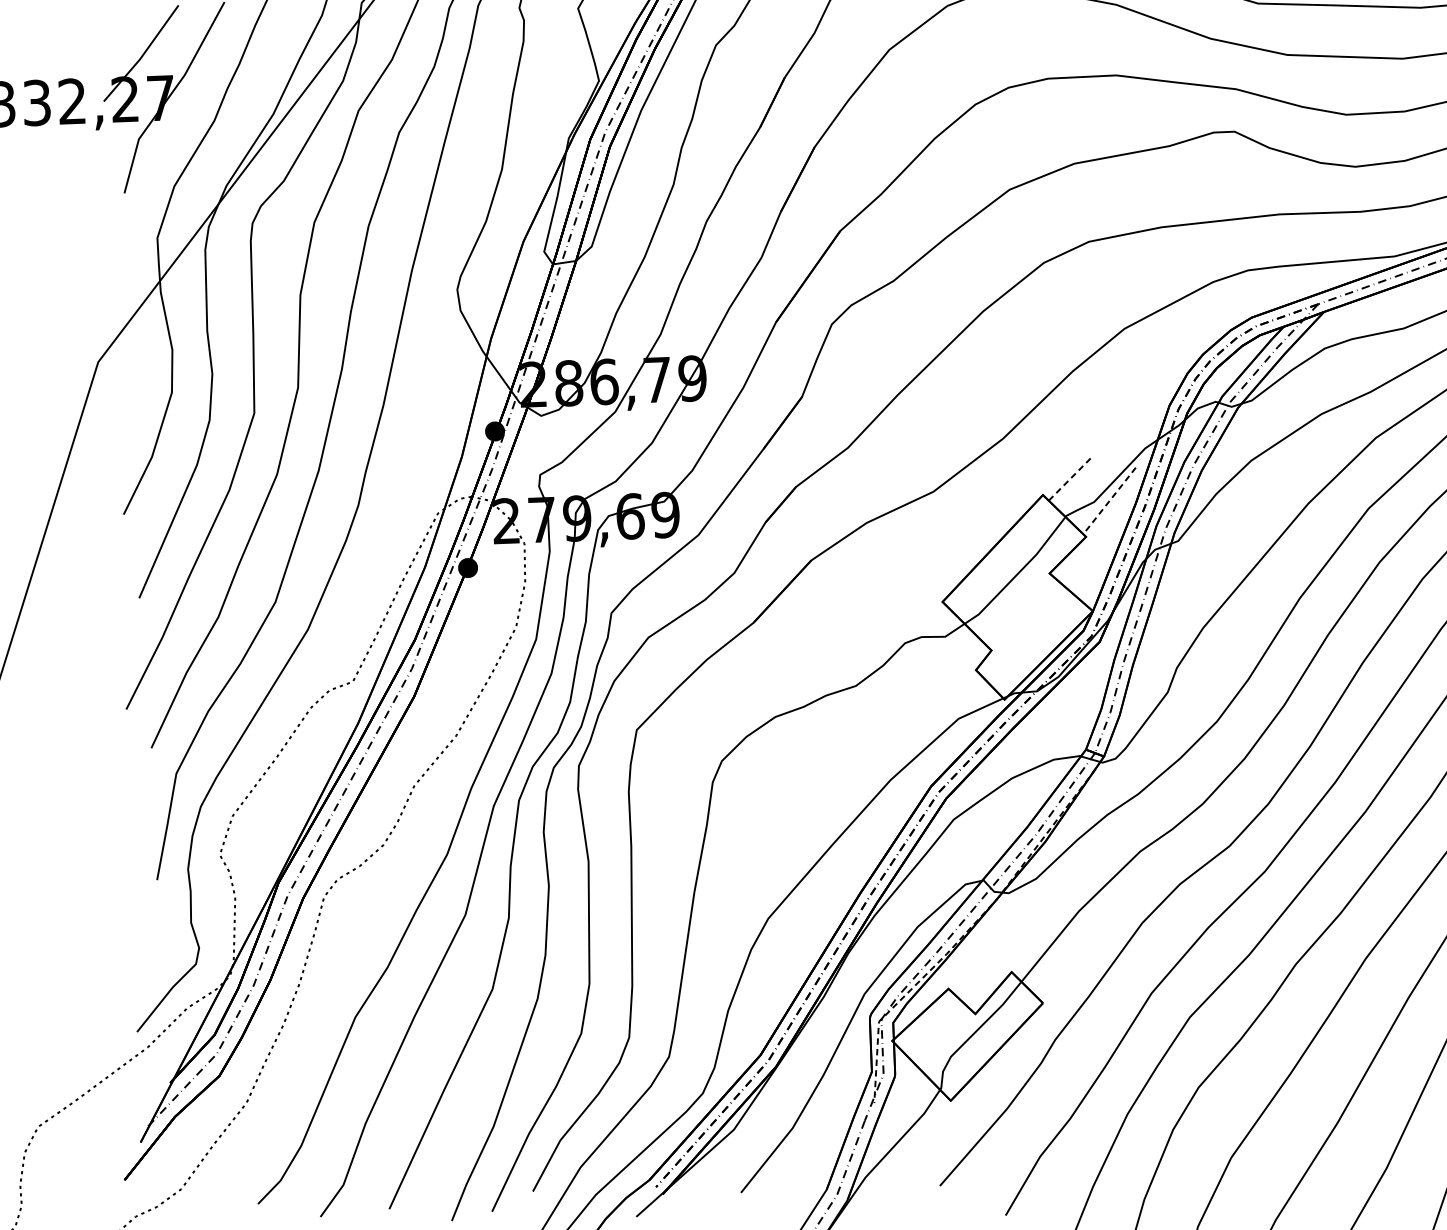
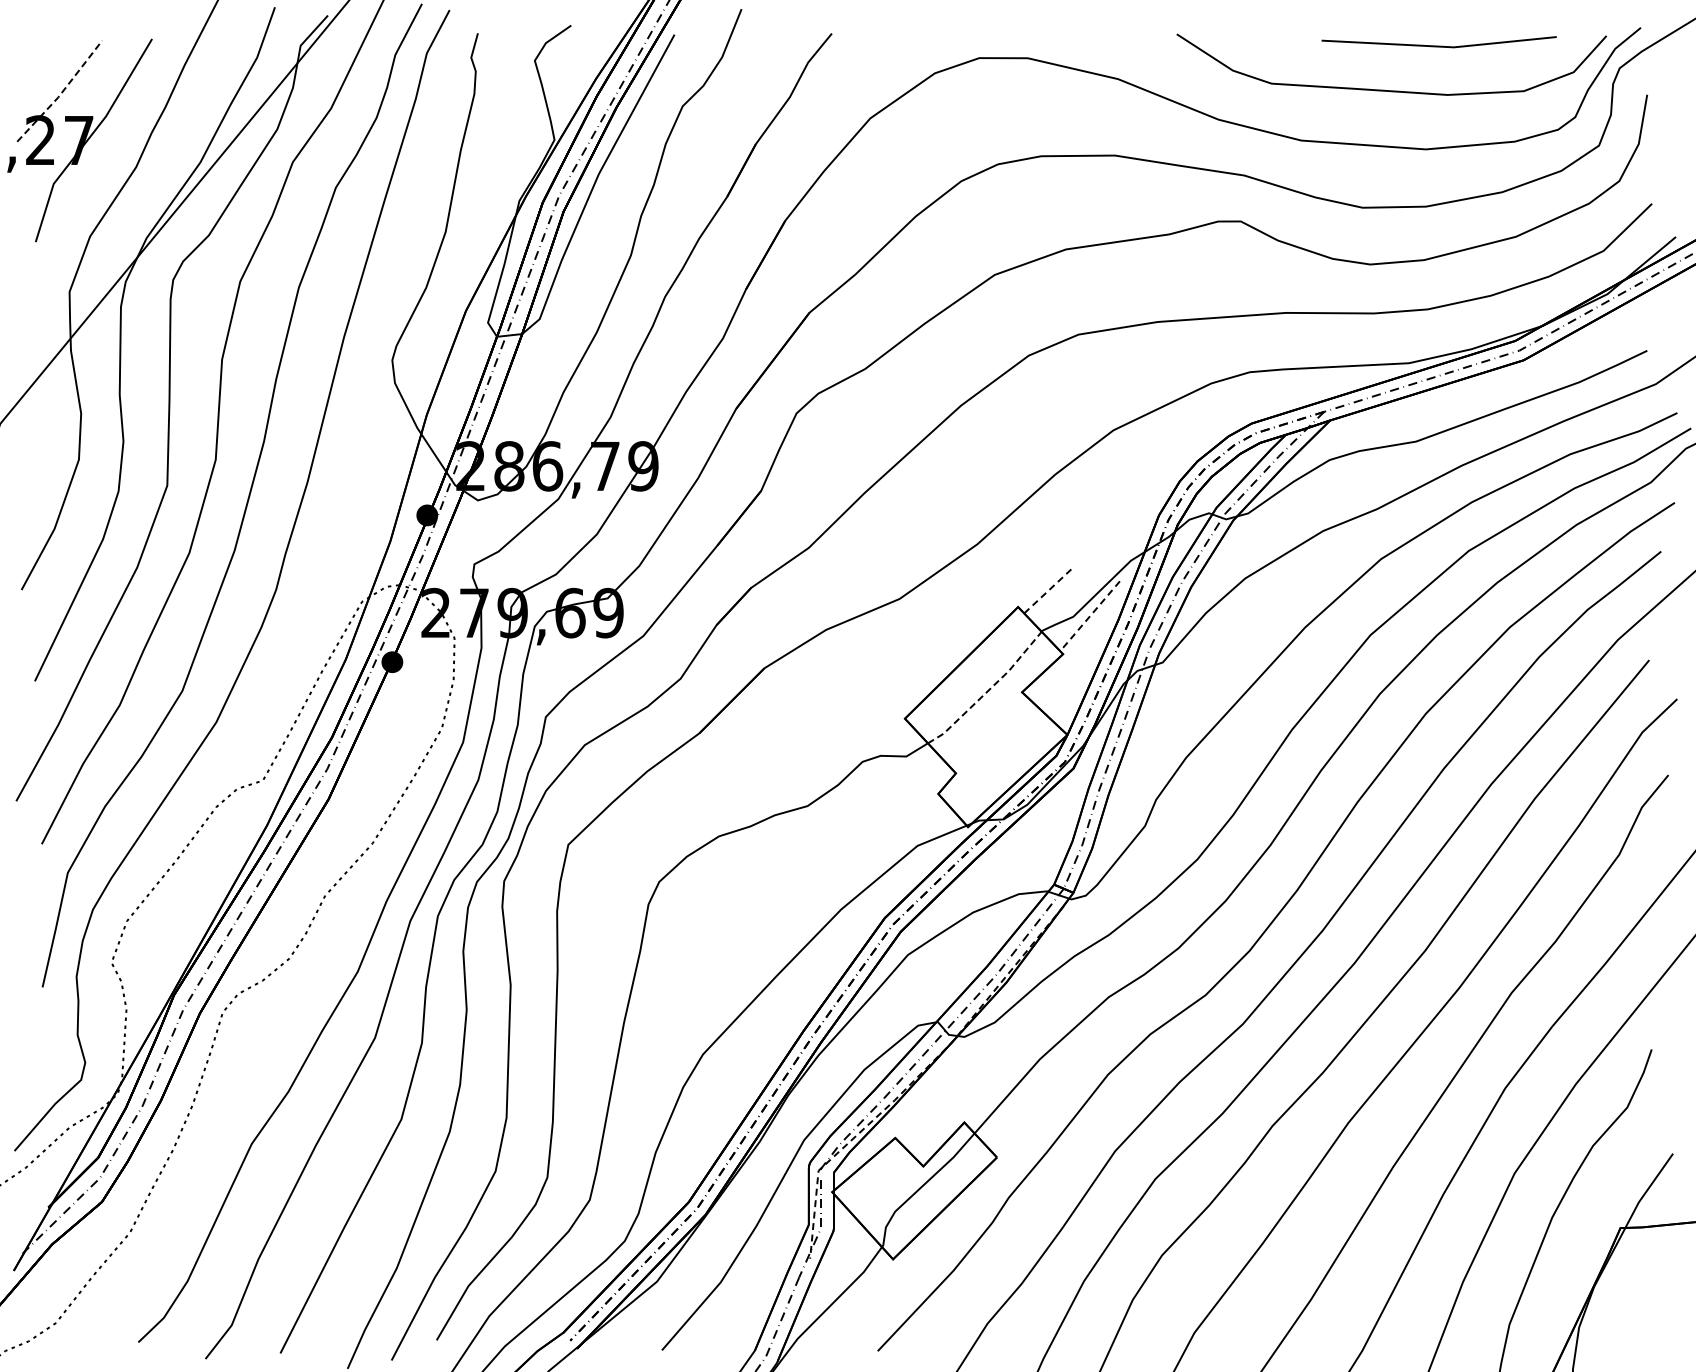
line: (142, 55) -> (61, 93), solid -> dashed
line: (1018, 573) -> (988, 691), solid -> dashed

